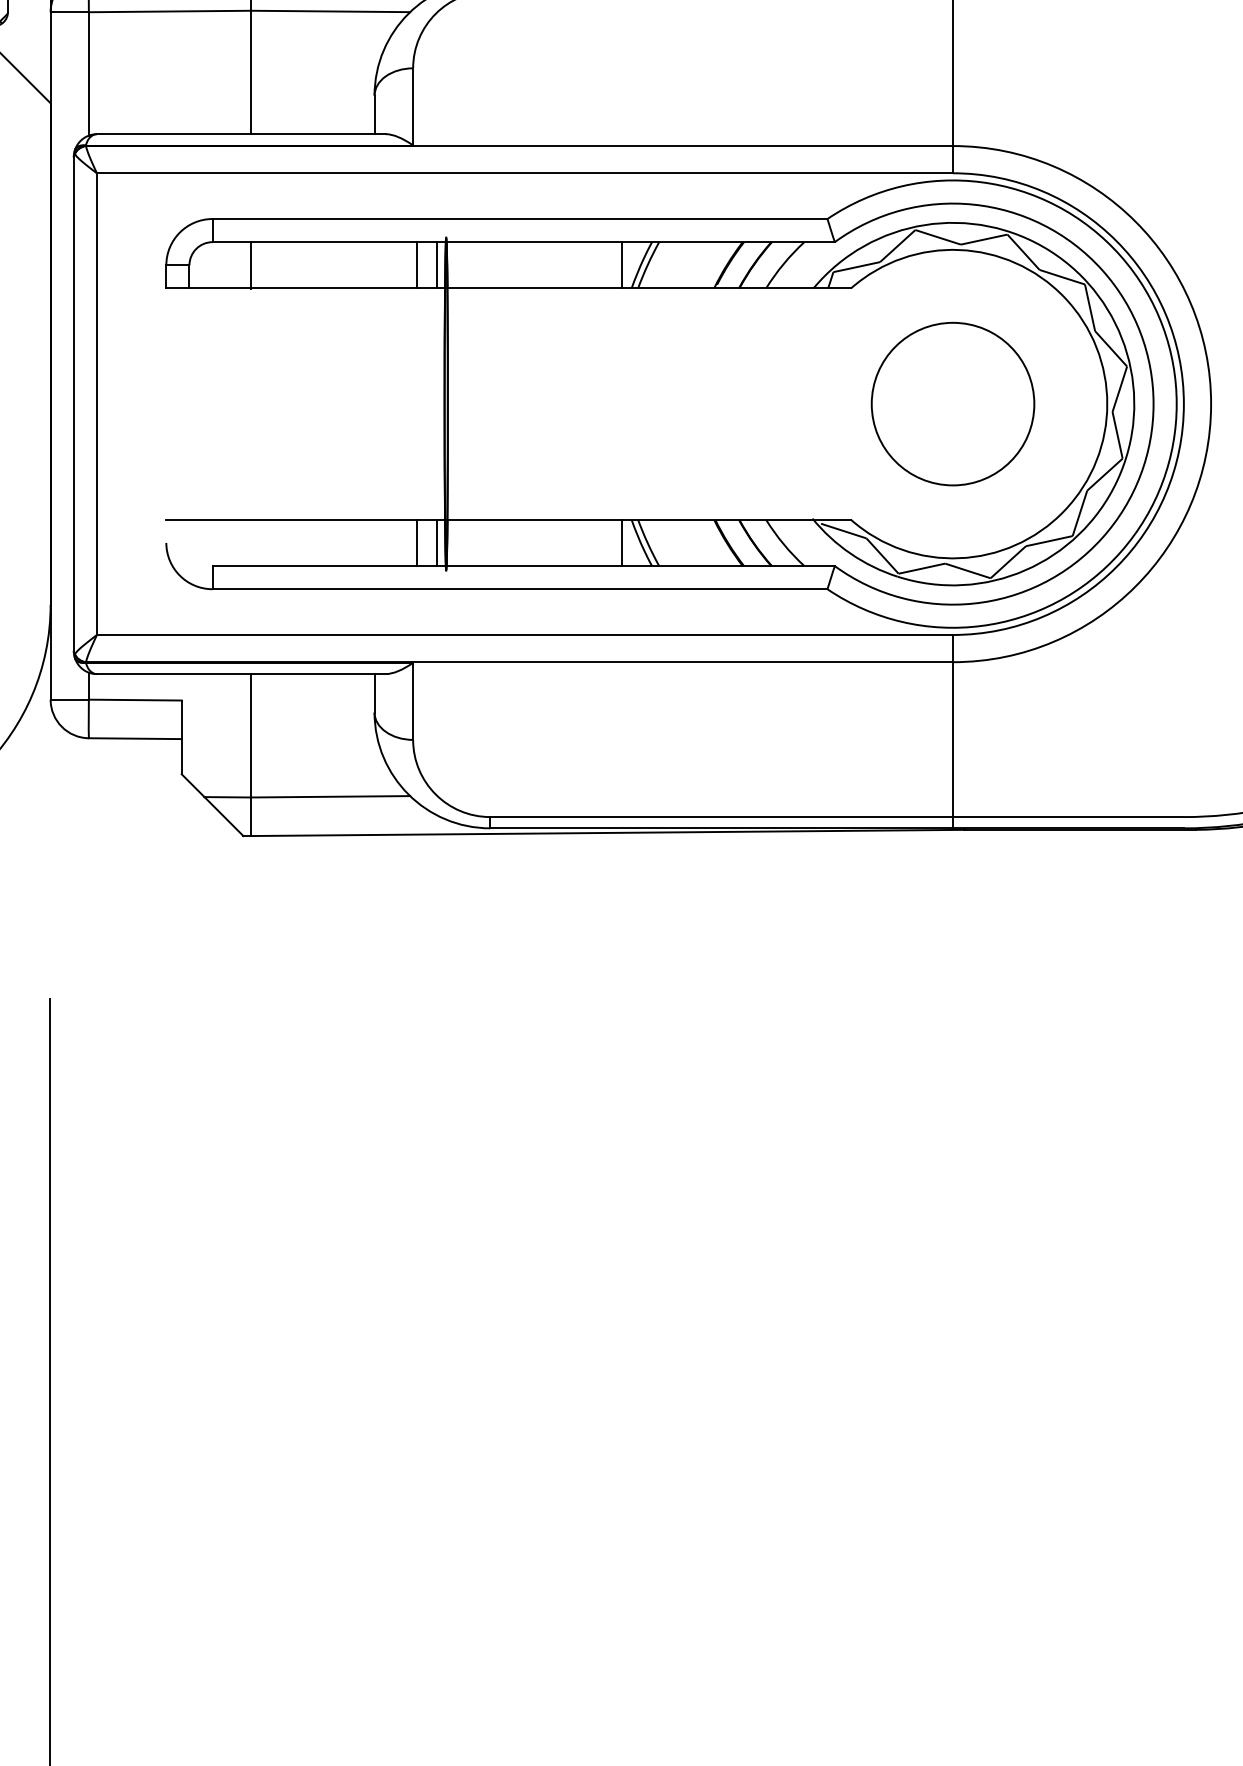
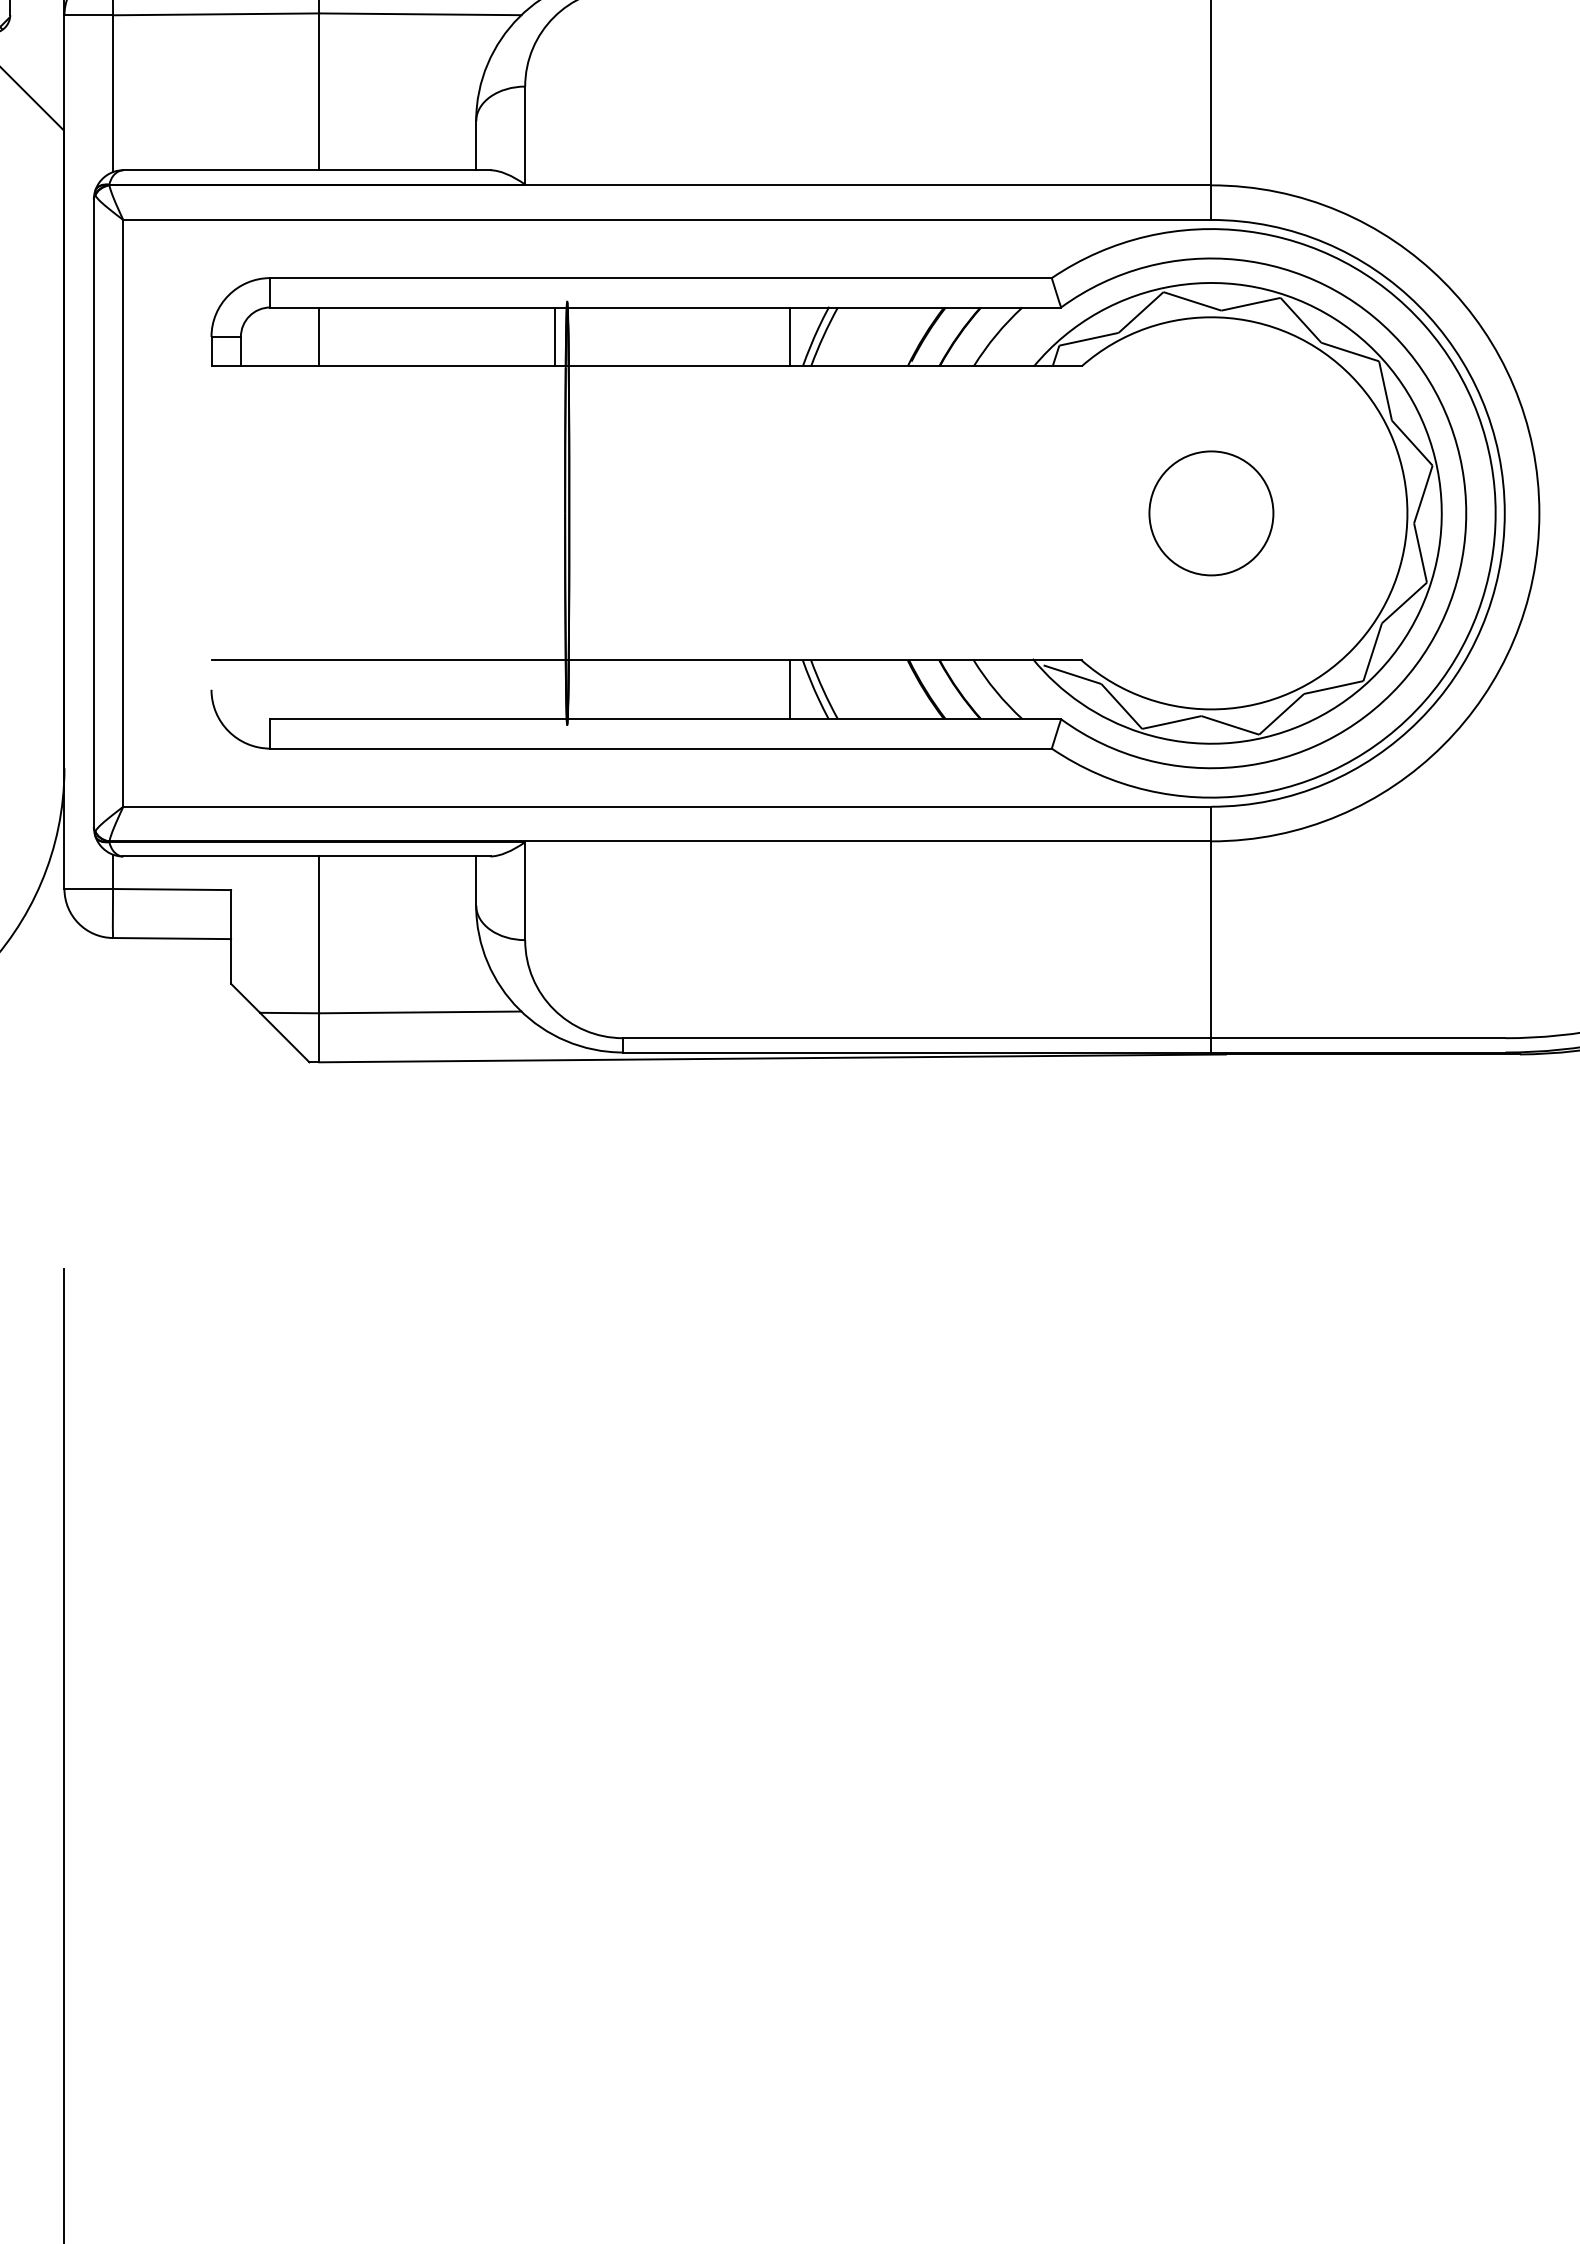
line: (417, 264) -> (530, 336), removed
circle: (953, 404) -> (1211, 513), size x0.6
line: (417, 542) -> (530, 689), removed
line: (436, 542) -> (554, 689), removed

